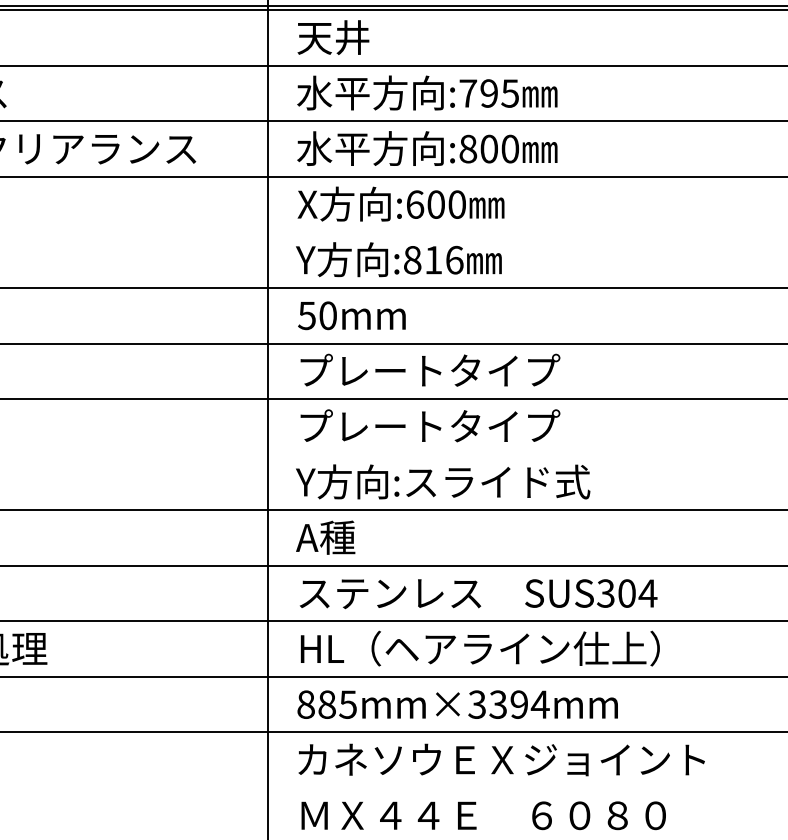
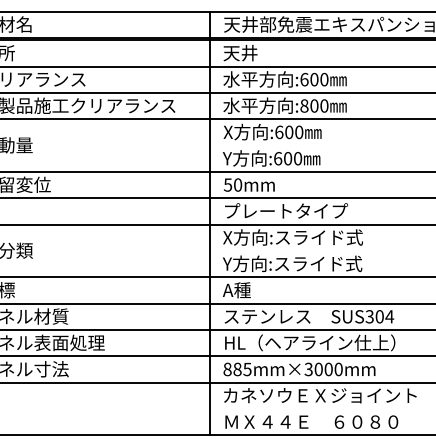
text: (489, 93) -> (314, 79), :795 -> :600
text: (434, 259) -> (288, 158), :816 -> :600
text: (443, 426) -> (292, 237), プレートタイプ -> X方向:スライド式
text: (518, 704) -> (328, 369), 885mm×3394mm -> 885mm×3000mm

